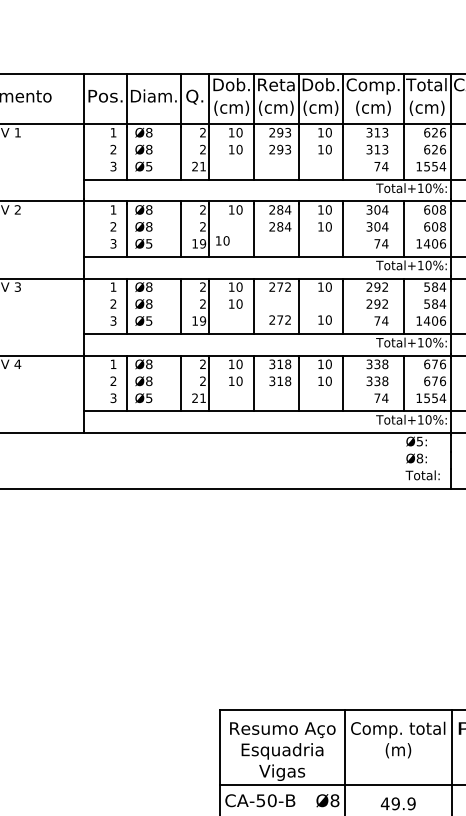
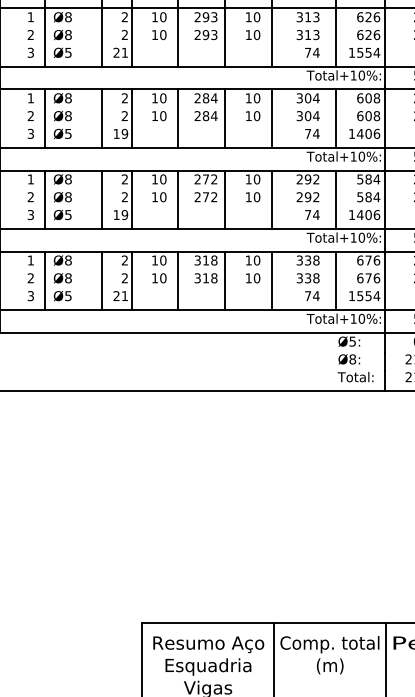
text: (222, 240) -> (159, 115), moved
text: (279, 319) -> (205, 196), moved
text: (324, 319) -> (252, 196), moved

